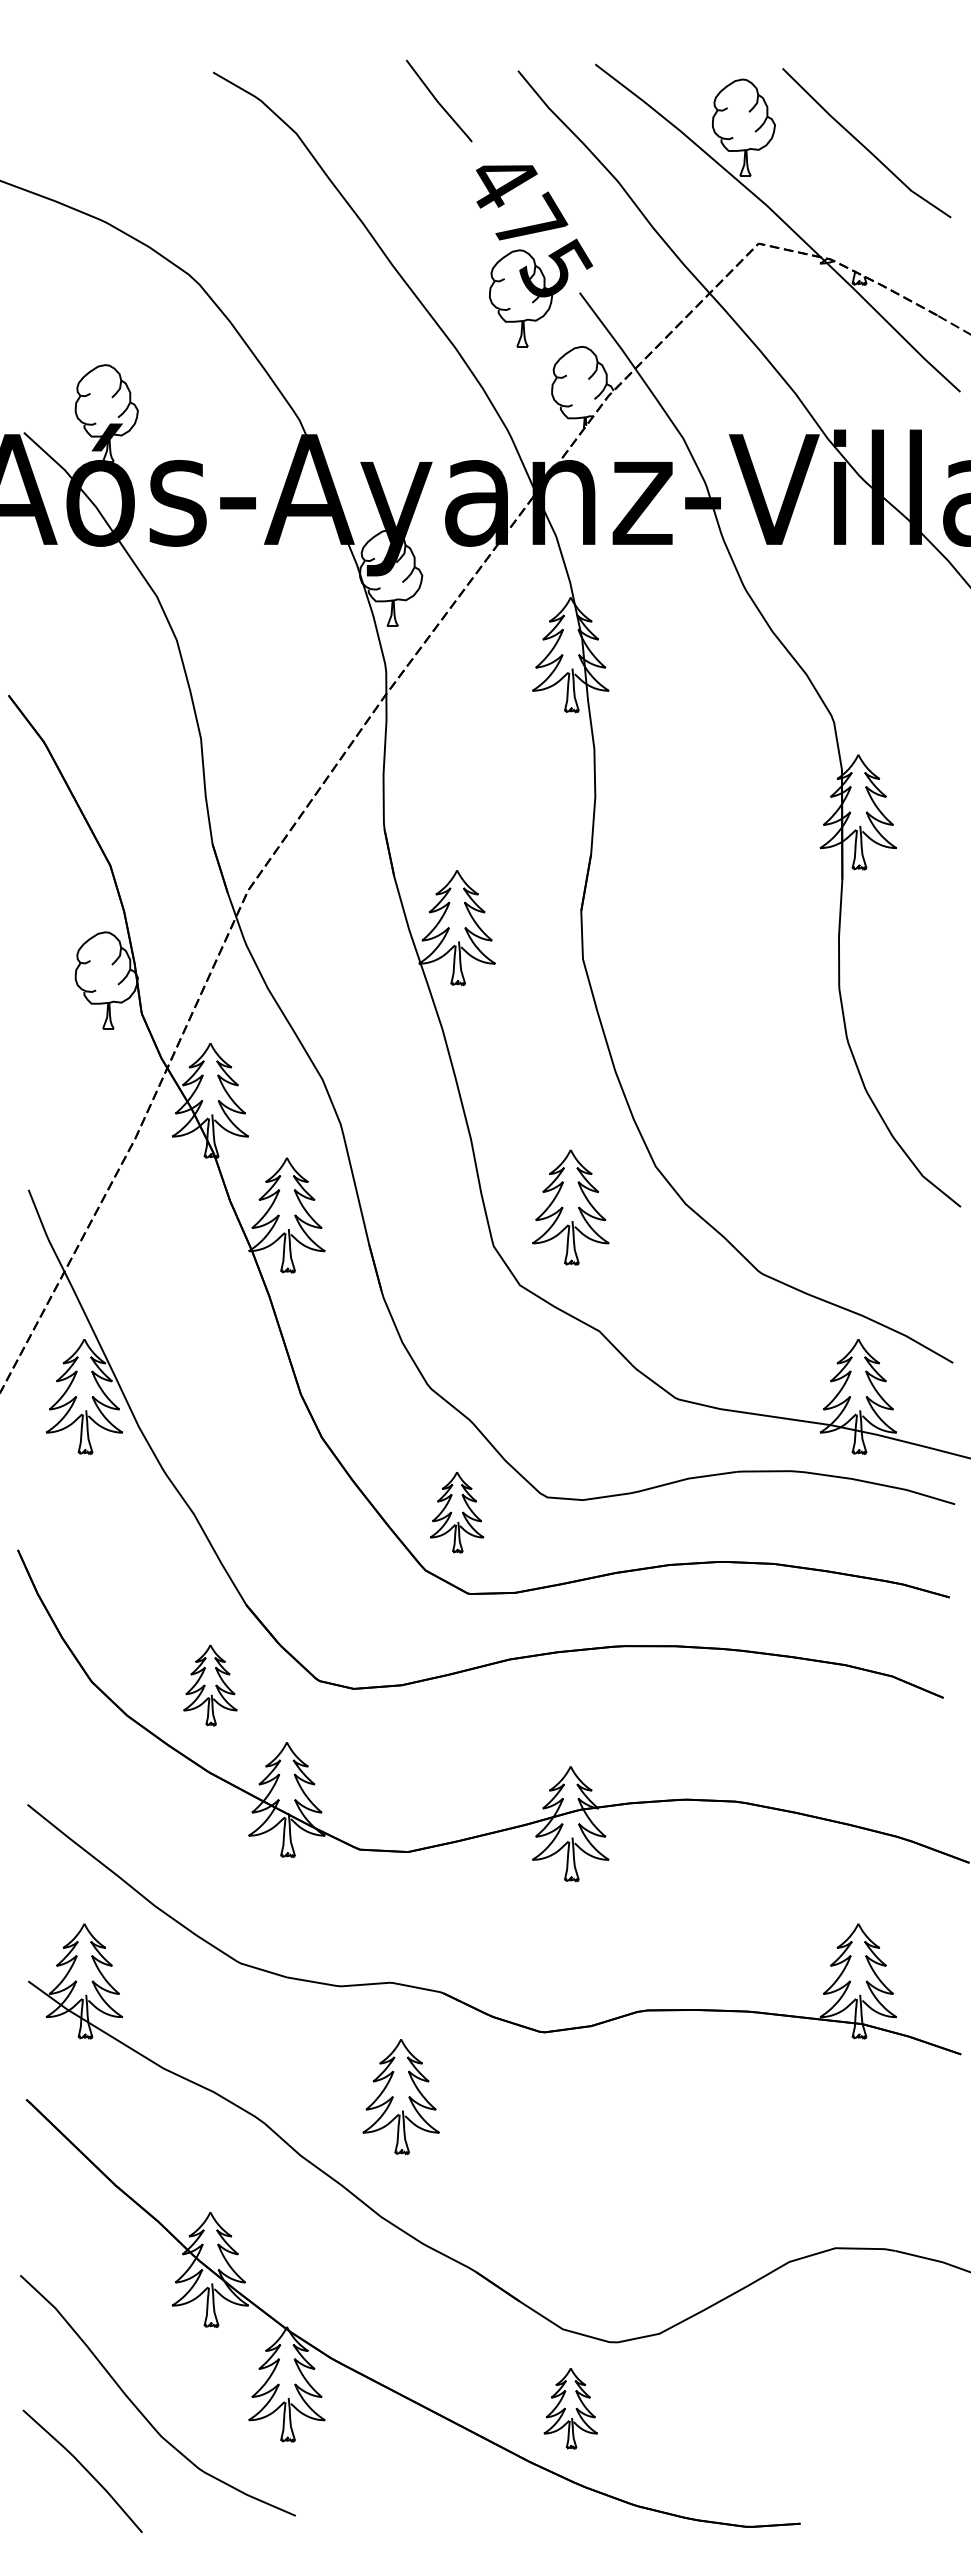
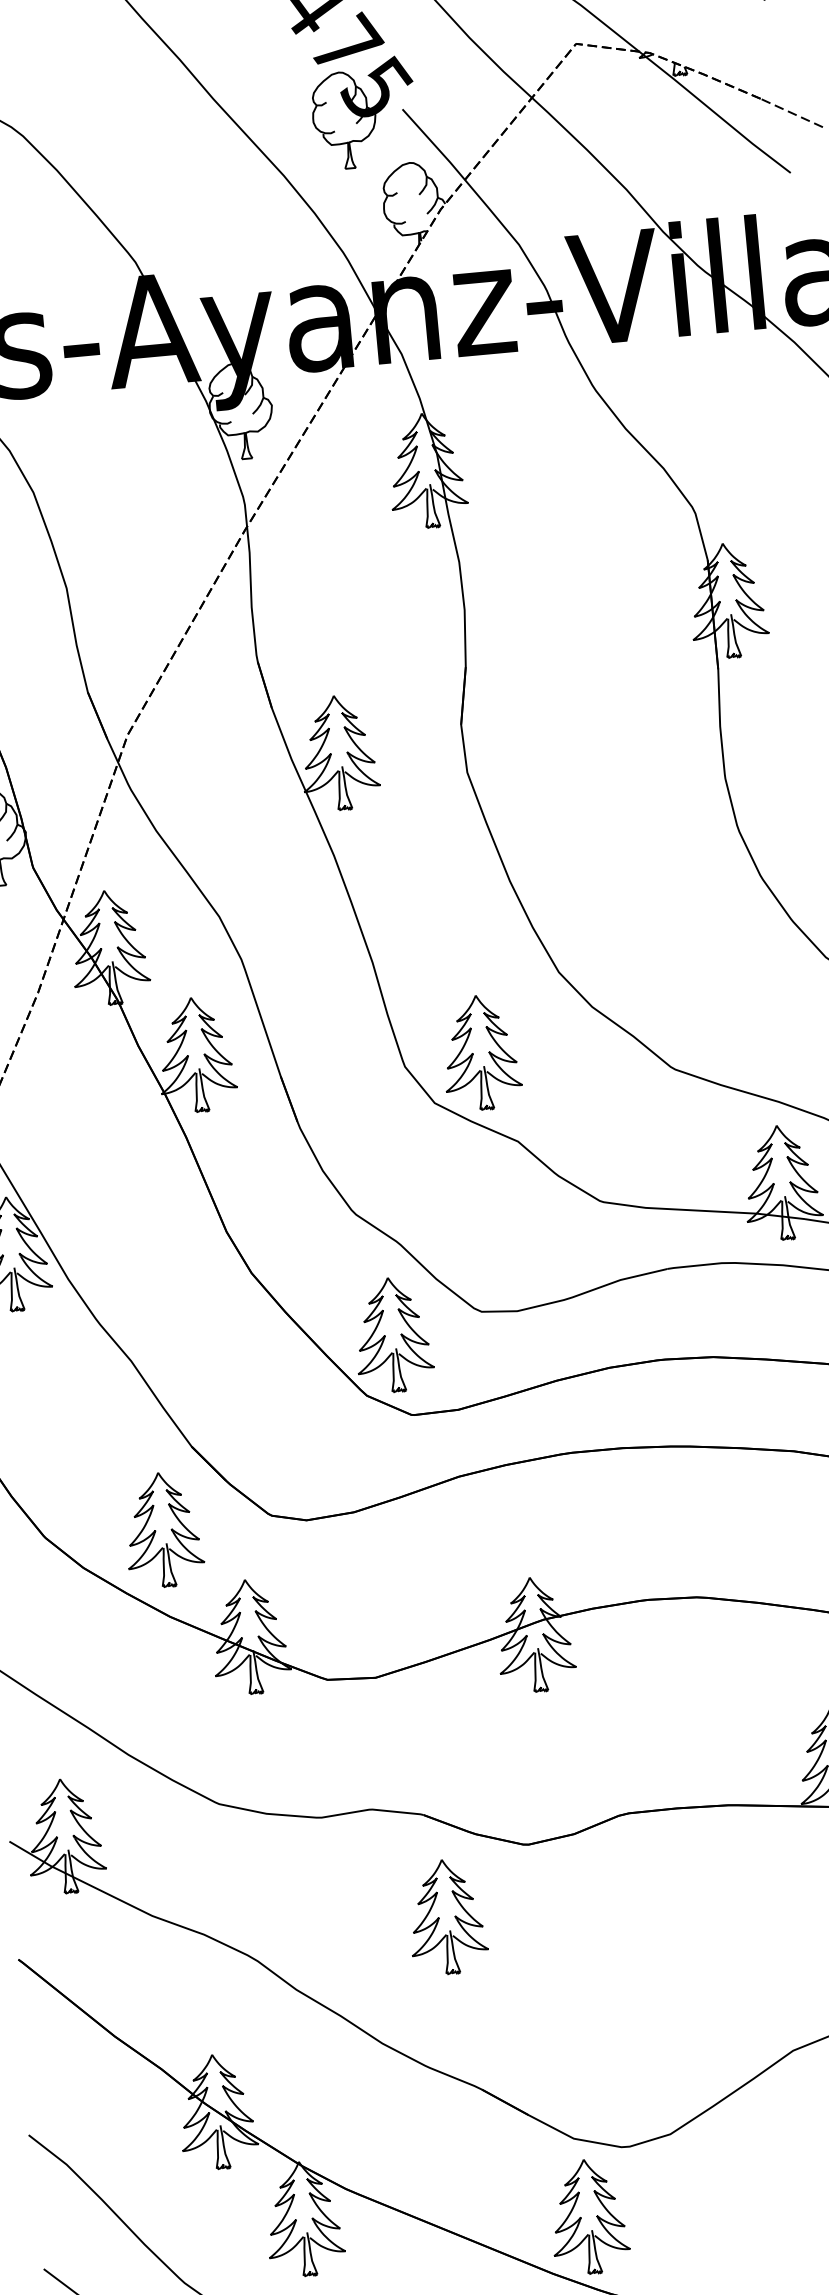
part: (570, 1207) -> (480, 1052), moved
part: (456, 1512) -> (392, 1335), size x1.43
part: (210, 1685) -> (163, 1530), size x1.43
part: (400, 2097) -> (446, 1917), moved
part: (570, 2408) -> (588, 2216), size x1.43

